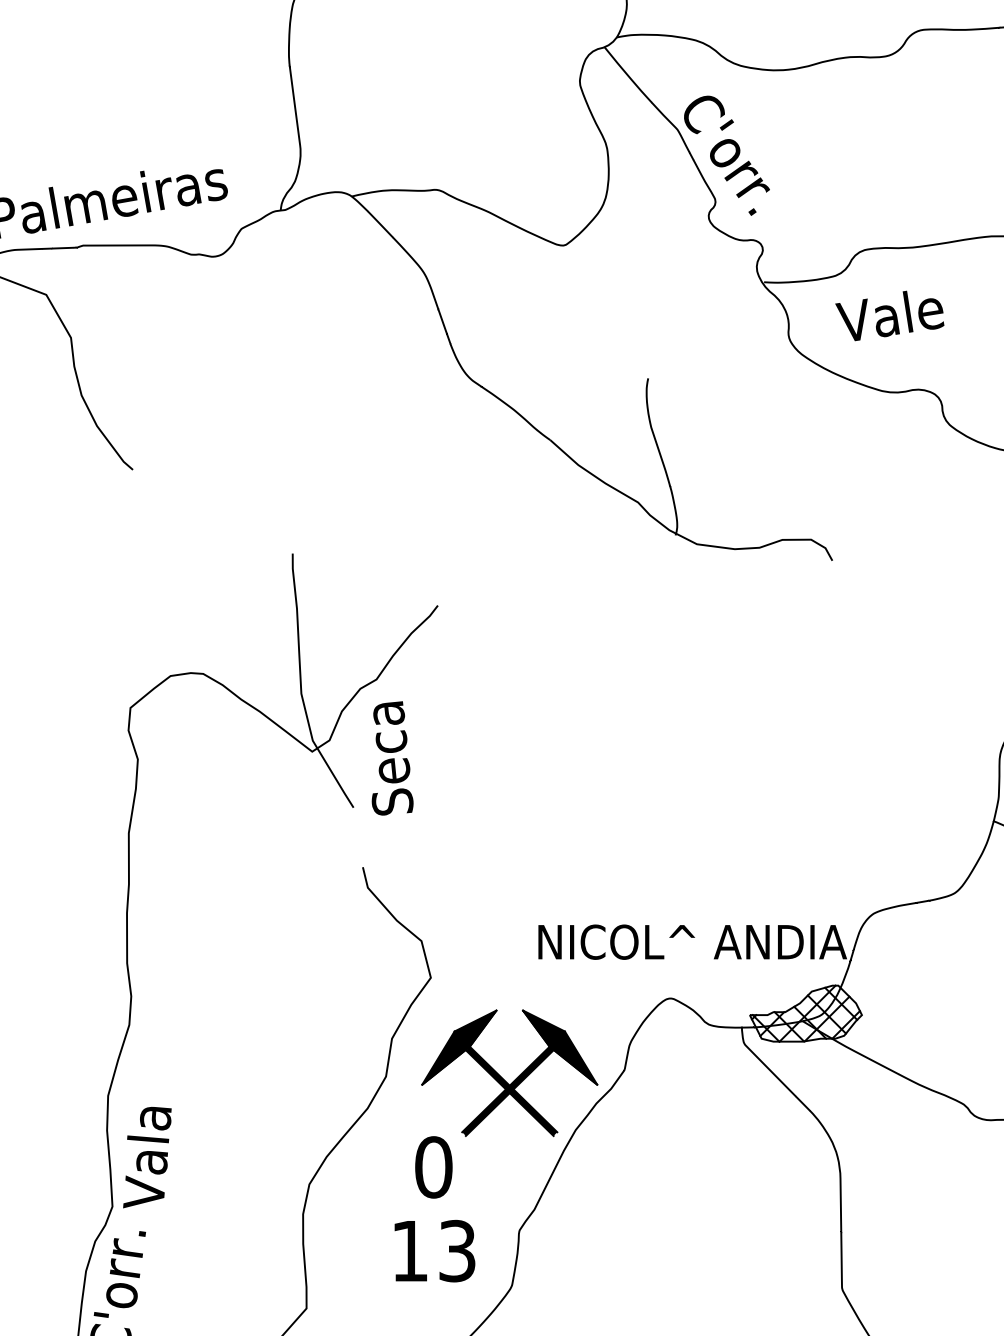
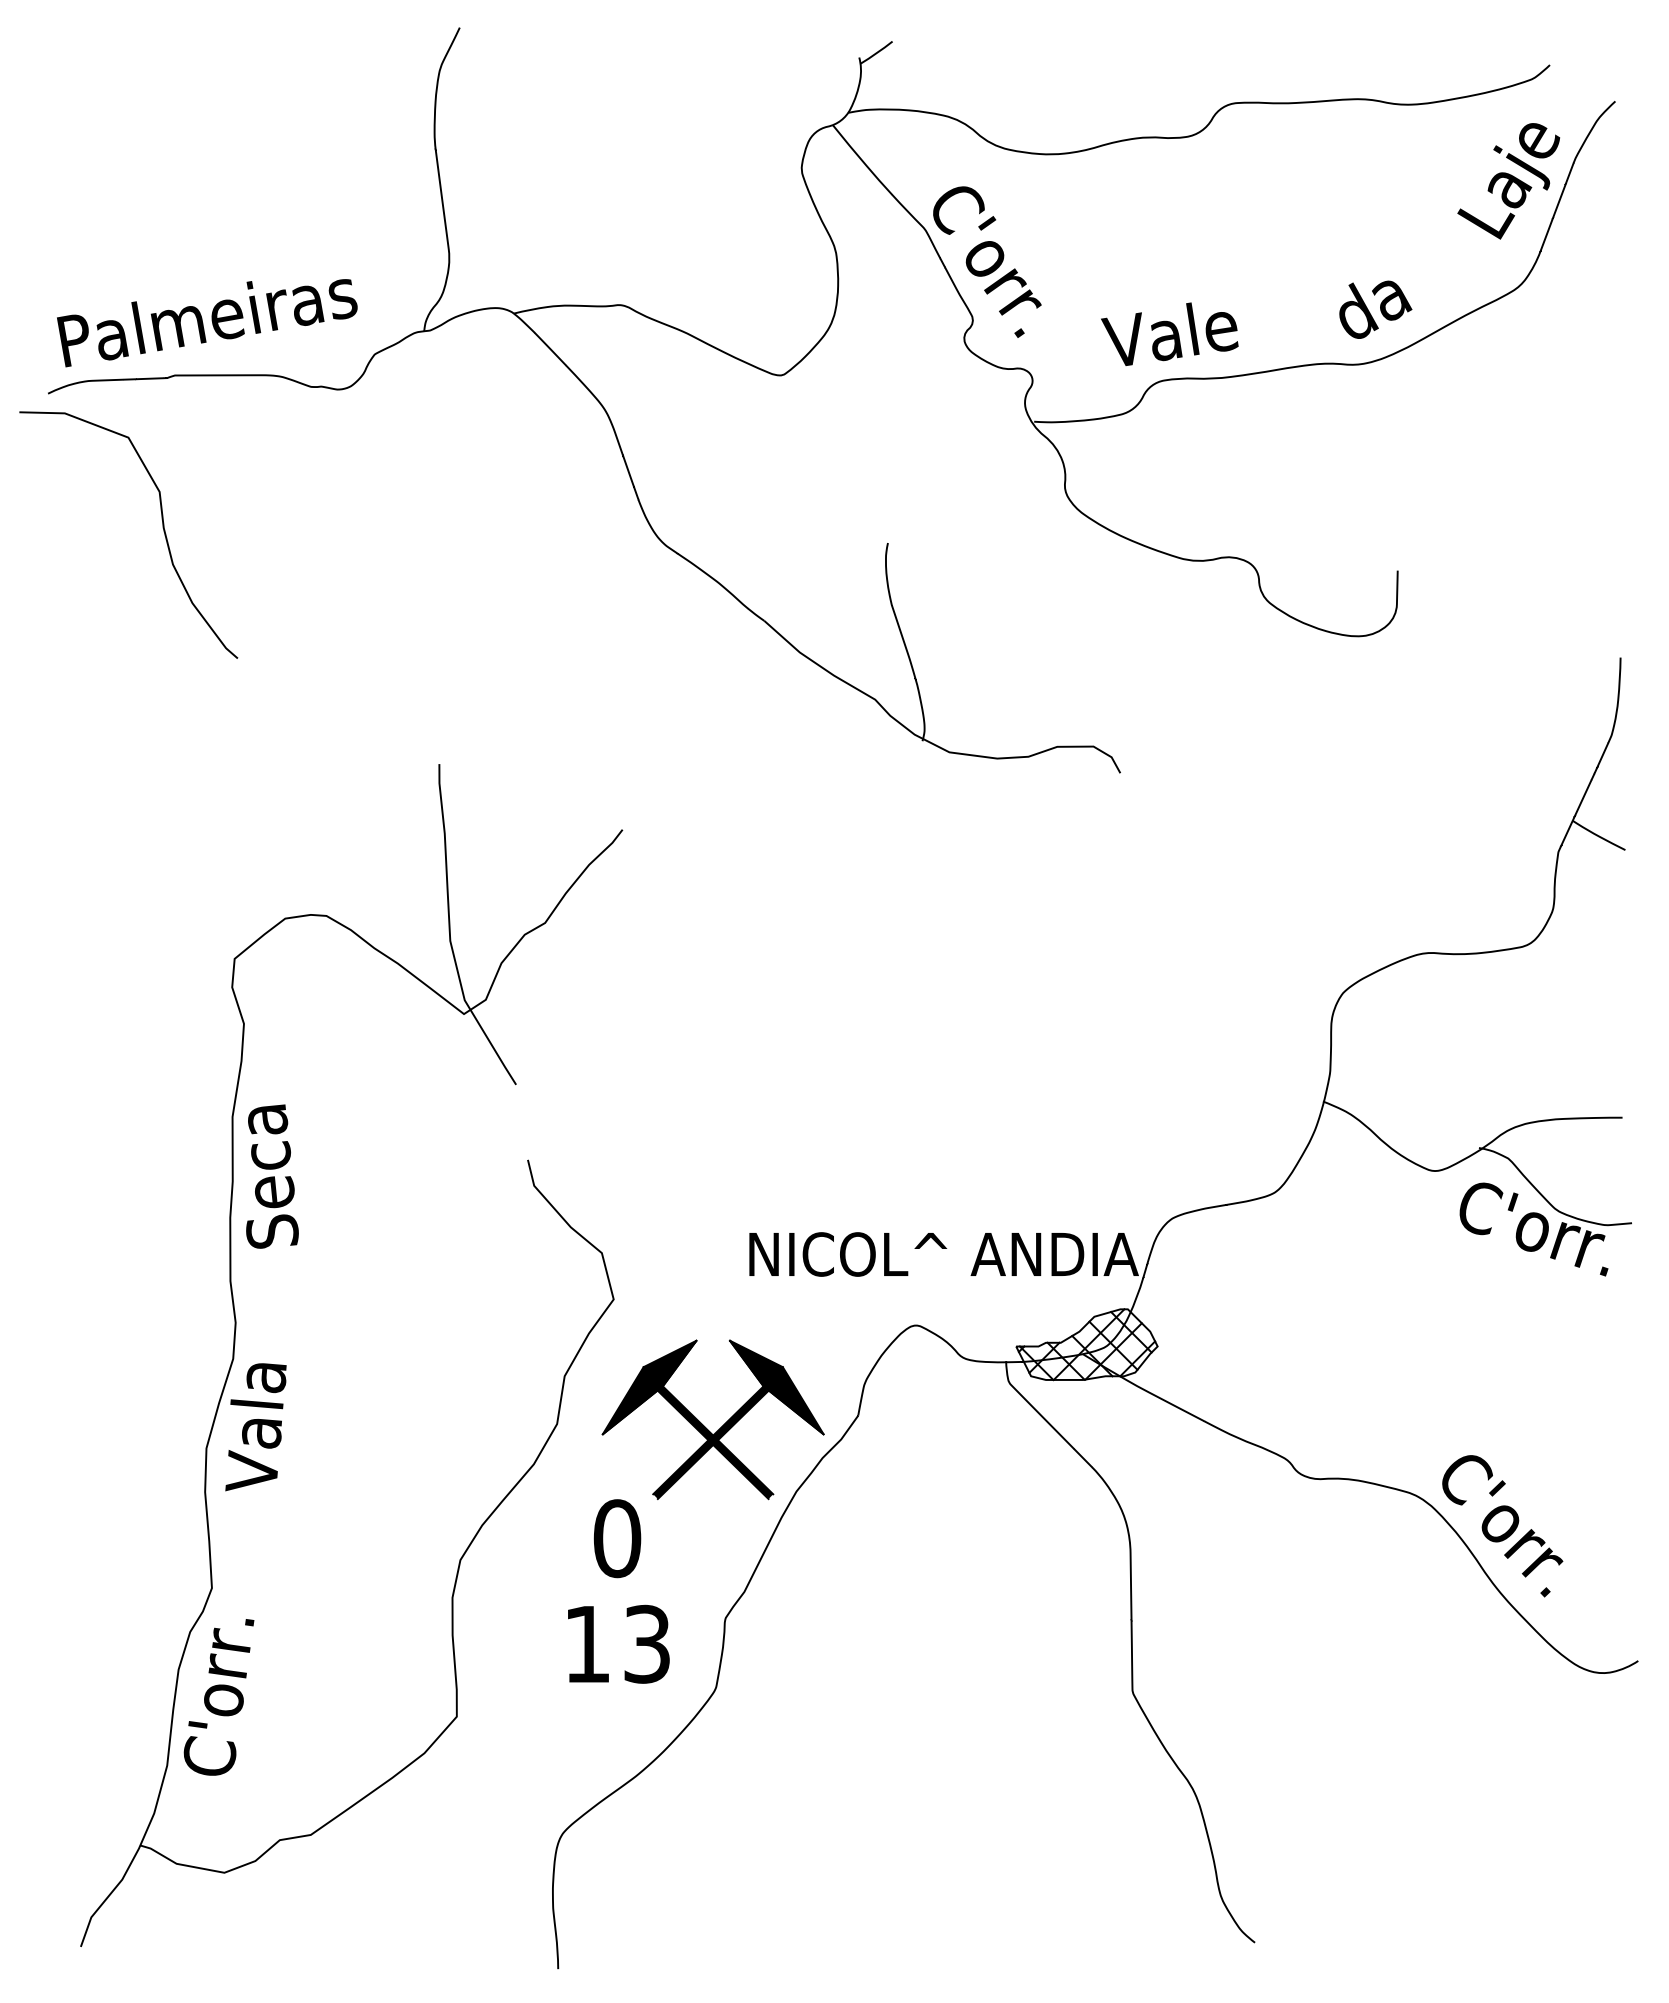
text: (889, 315) -> (1169, 333), moved
text: (392, 758) -> (272, 1176), moved
text: (147, 1157) -> (255, 1427), moved

